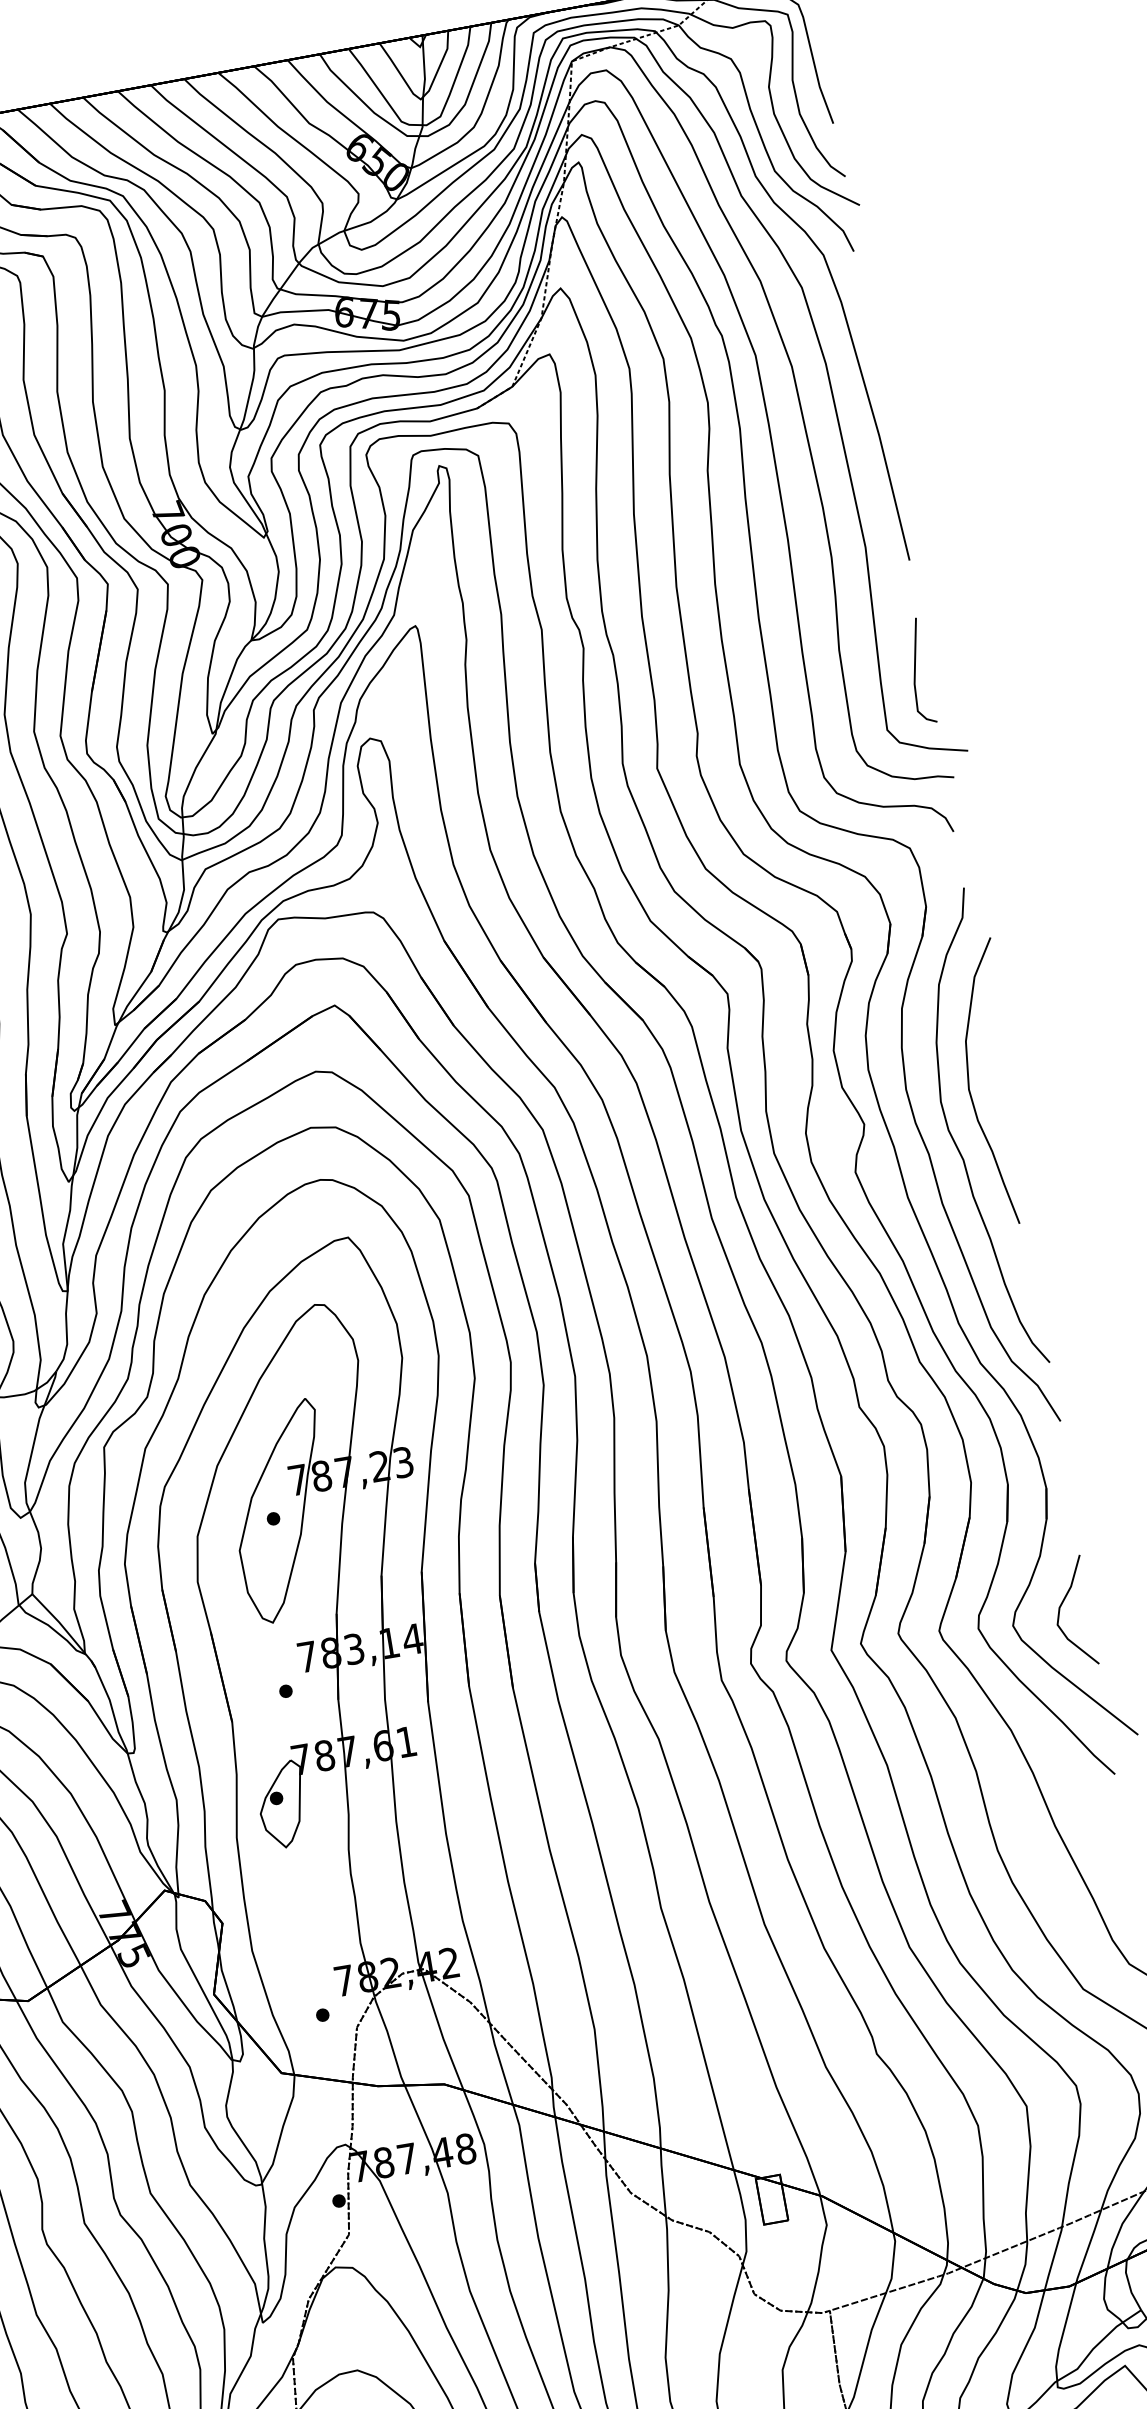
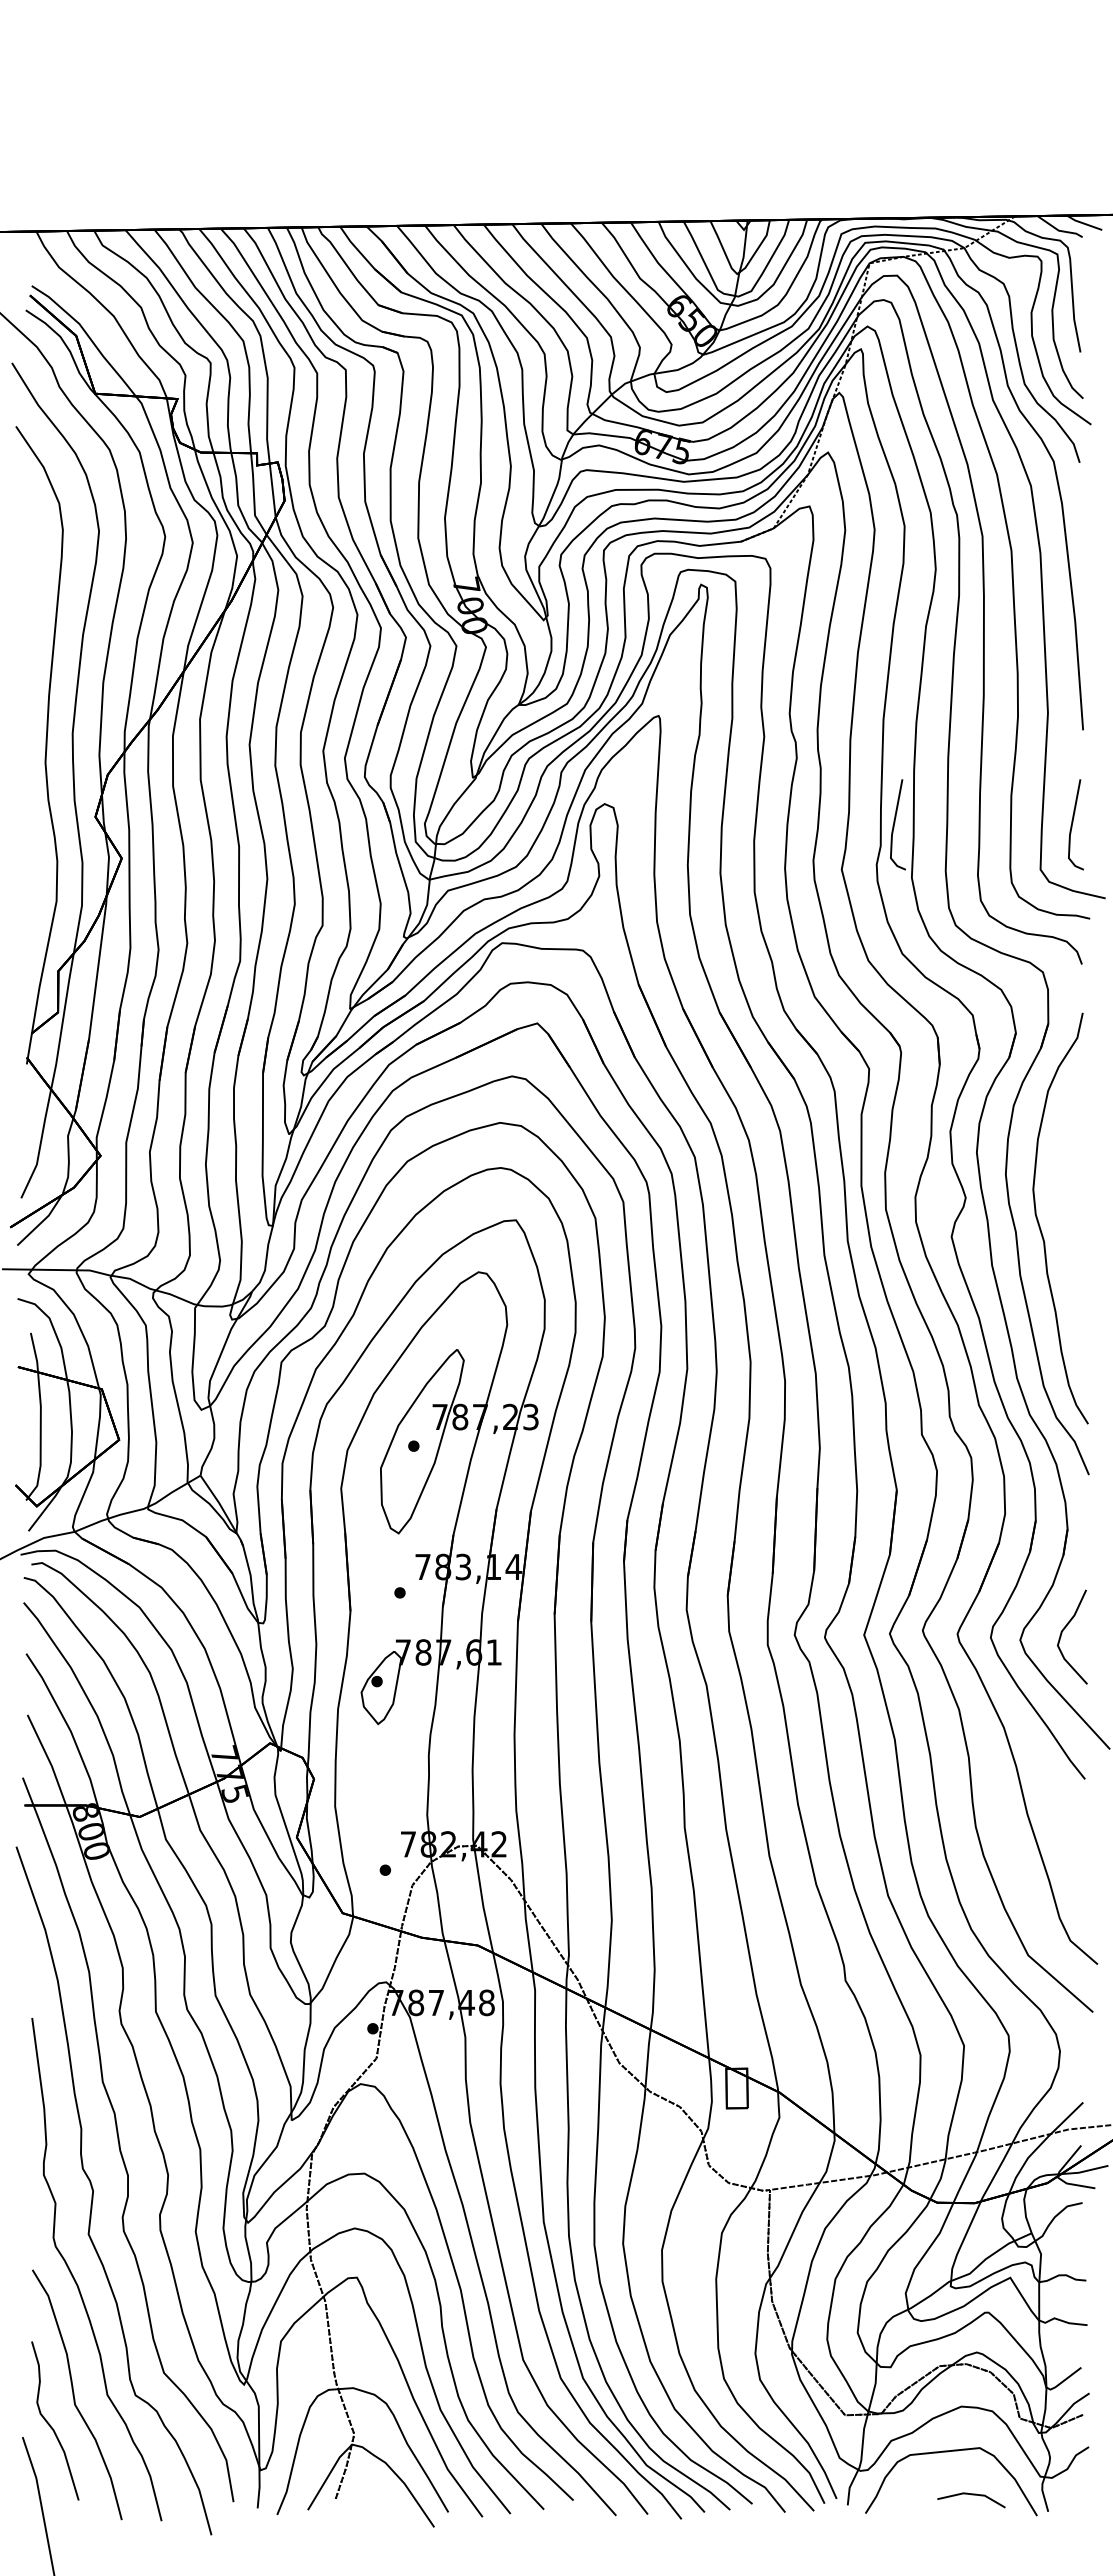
line: (710, 703) -> (895, 822), added
curve: (970, 1082) -> (1060, 1177), removed

